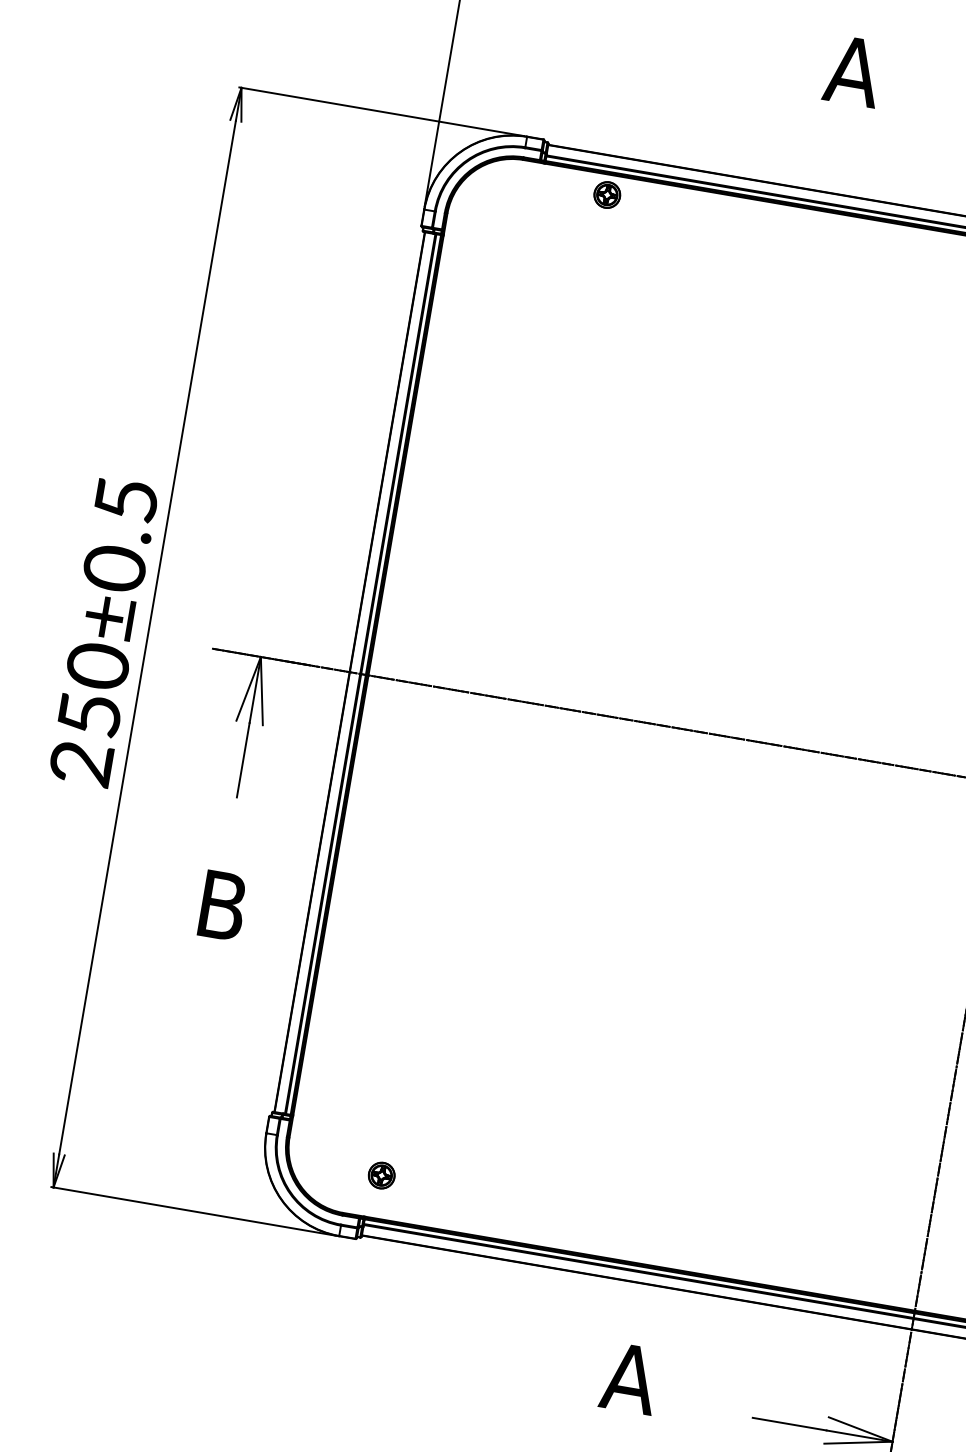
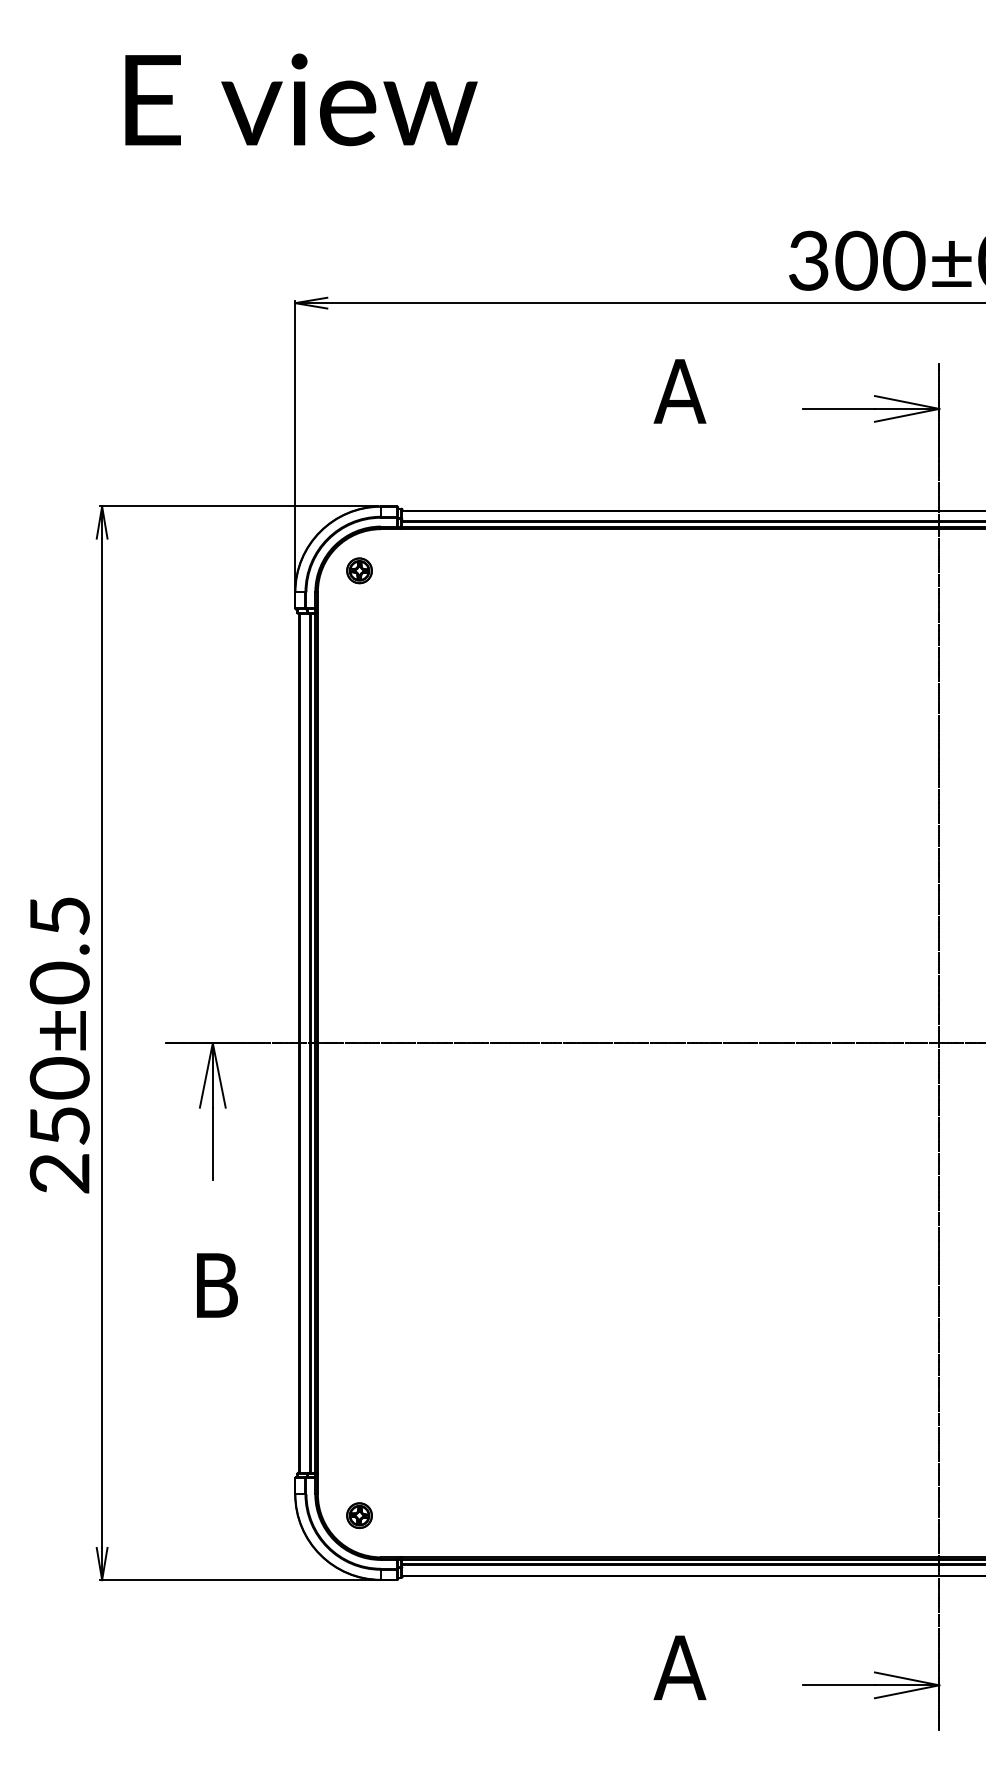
part: (607, 194) -> (359, 570), moved
part: (381, 1175) -> (359, 1515), moved

